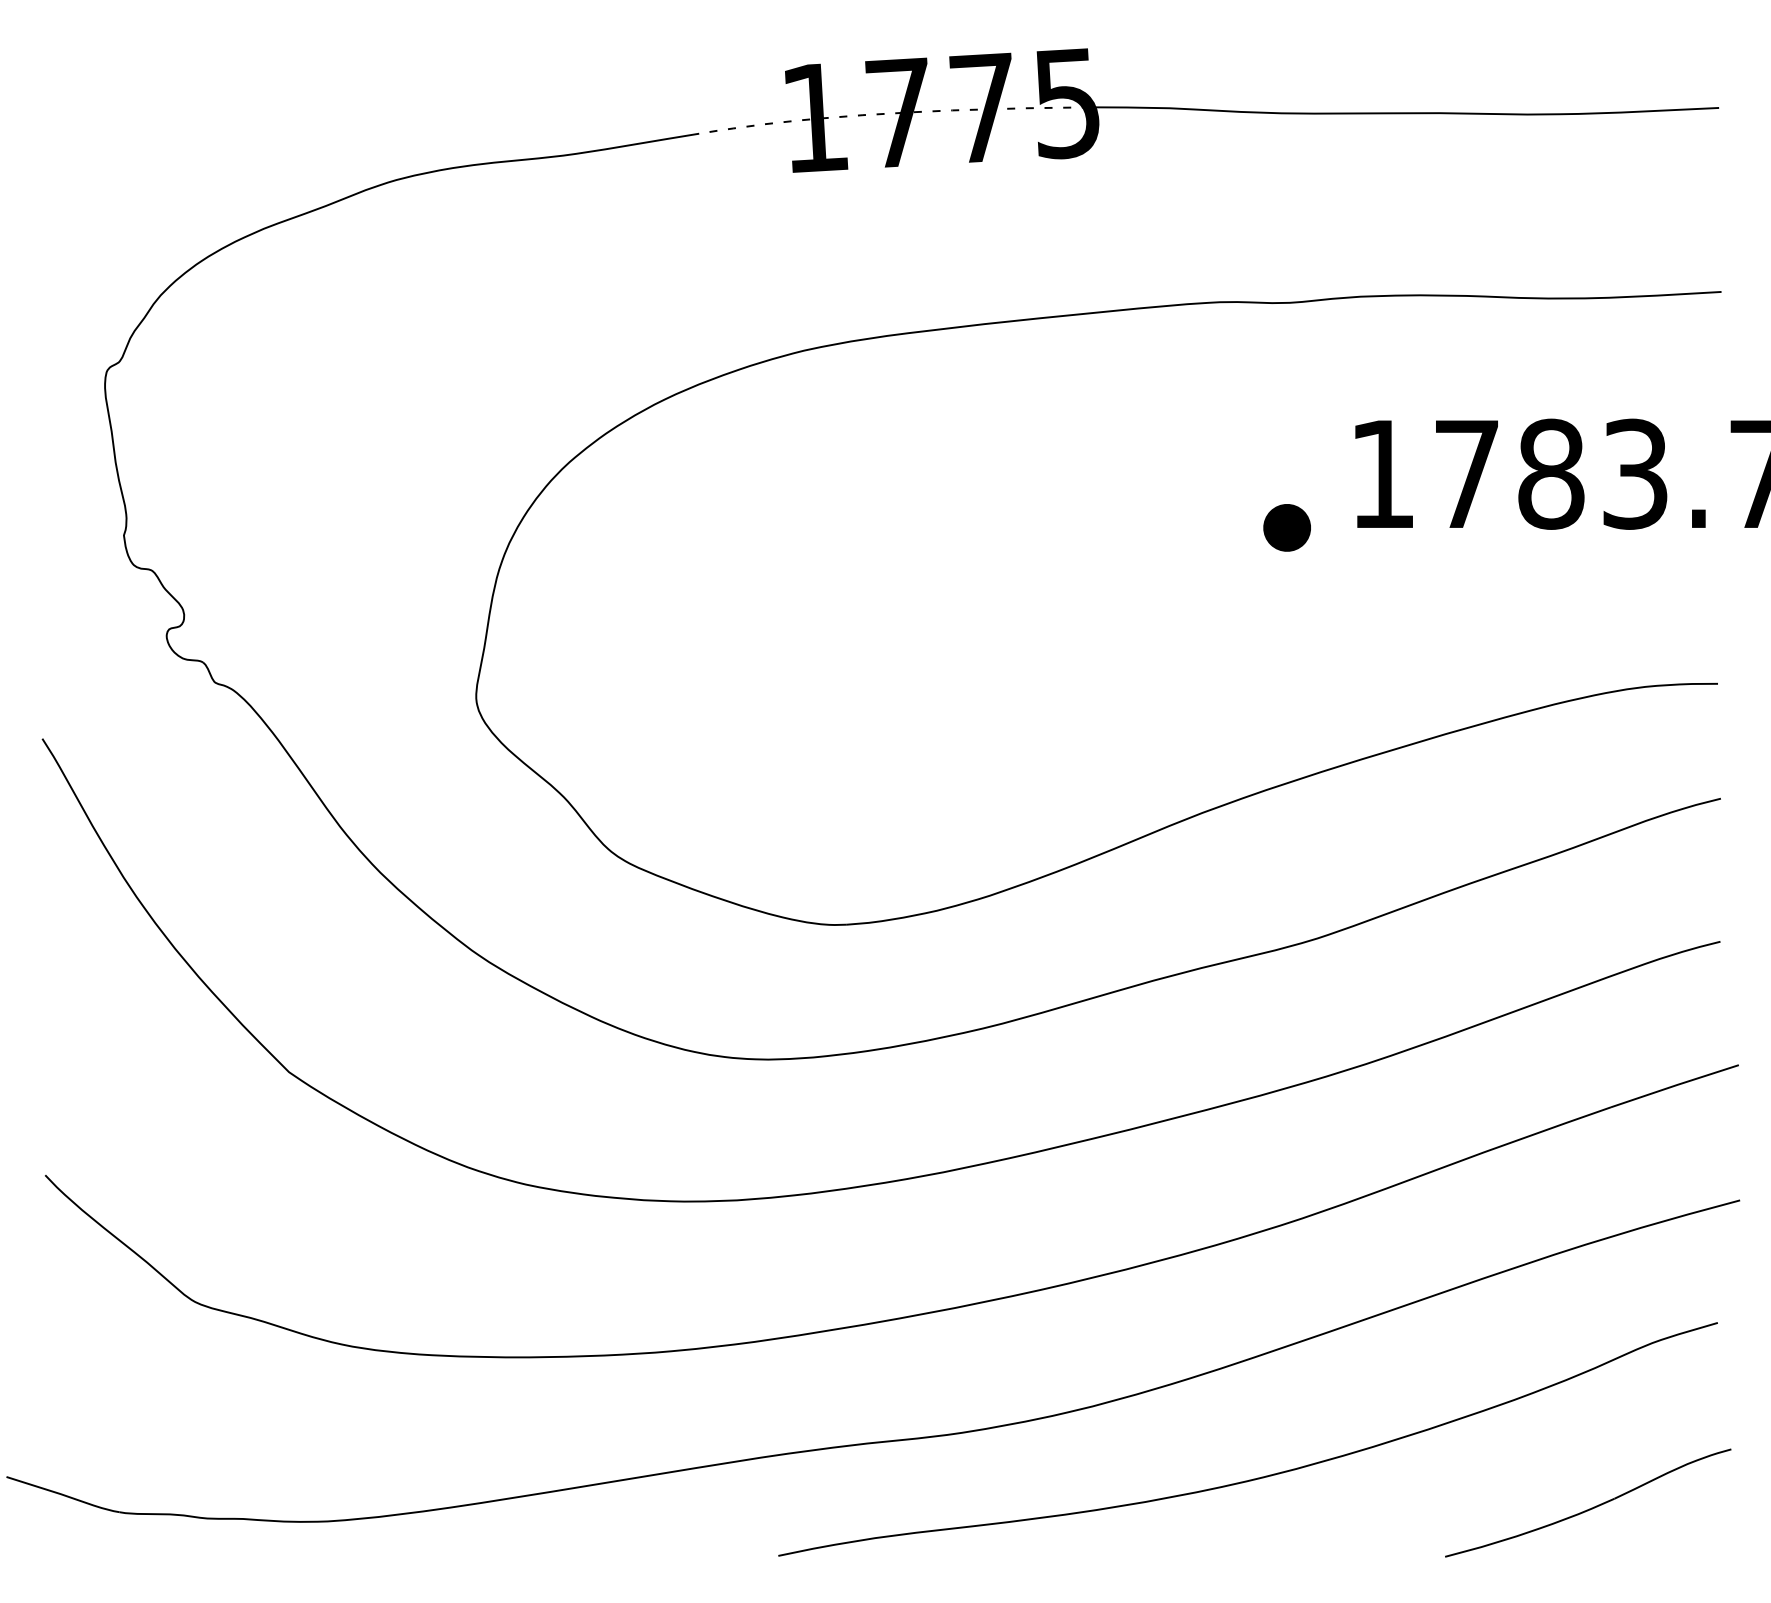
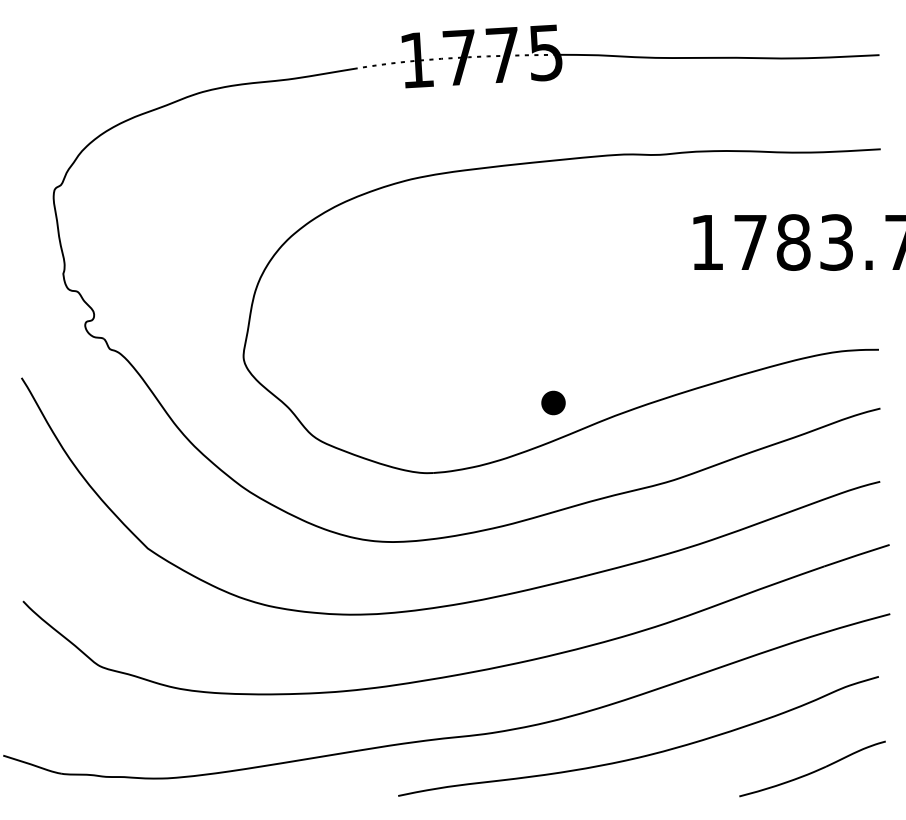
part: (1287, 526) -> (553, 402), moved

